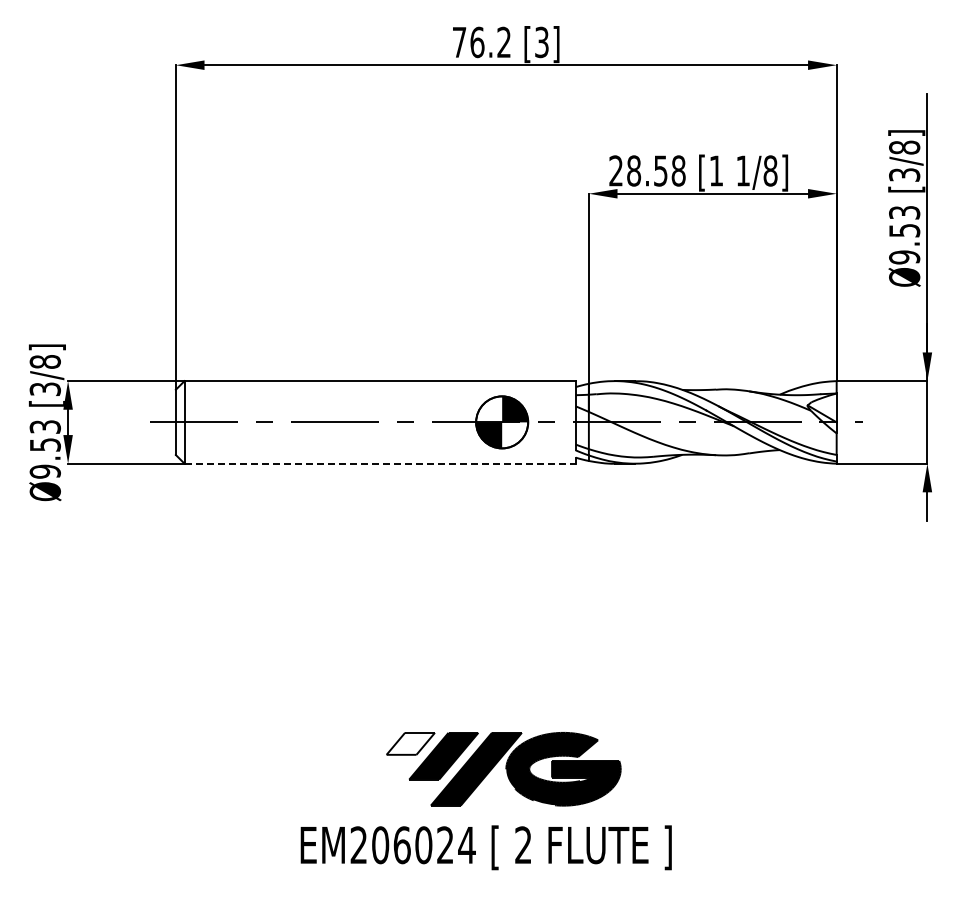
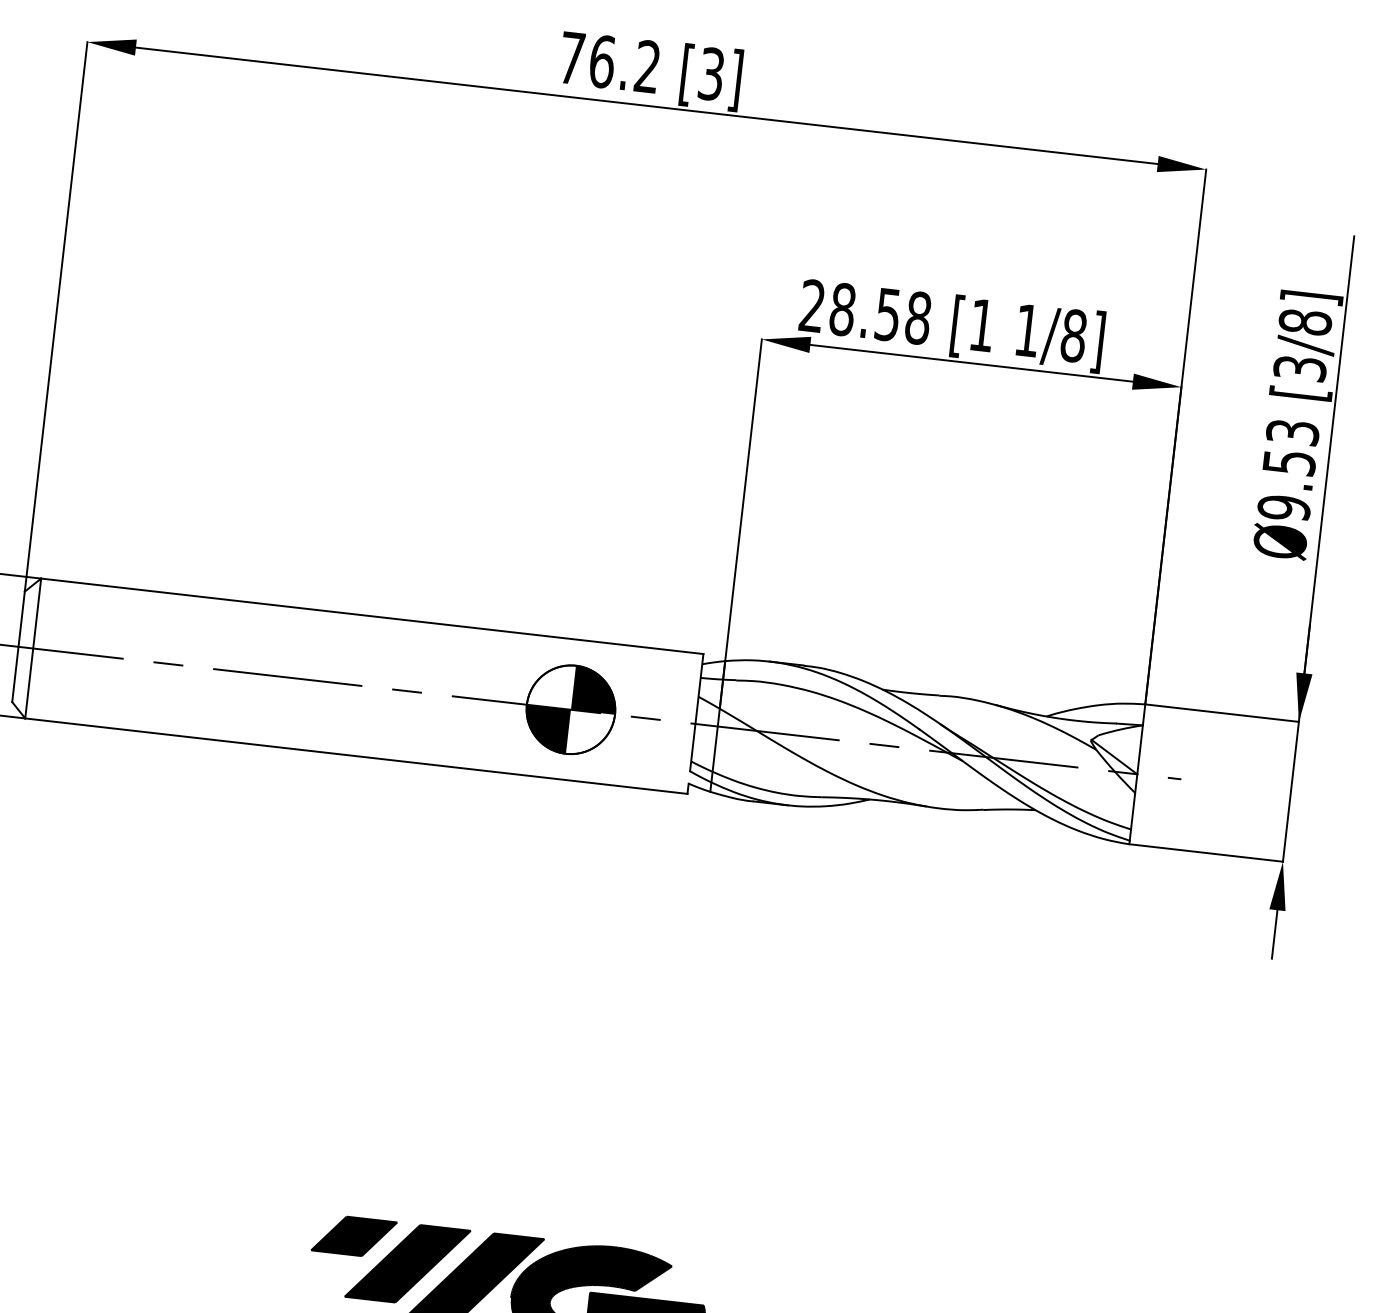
line: (380, 463) -> (357, 755), dashed -> solid
fill: (410, 743) -> (353, 1235), added

